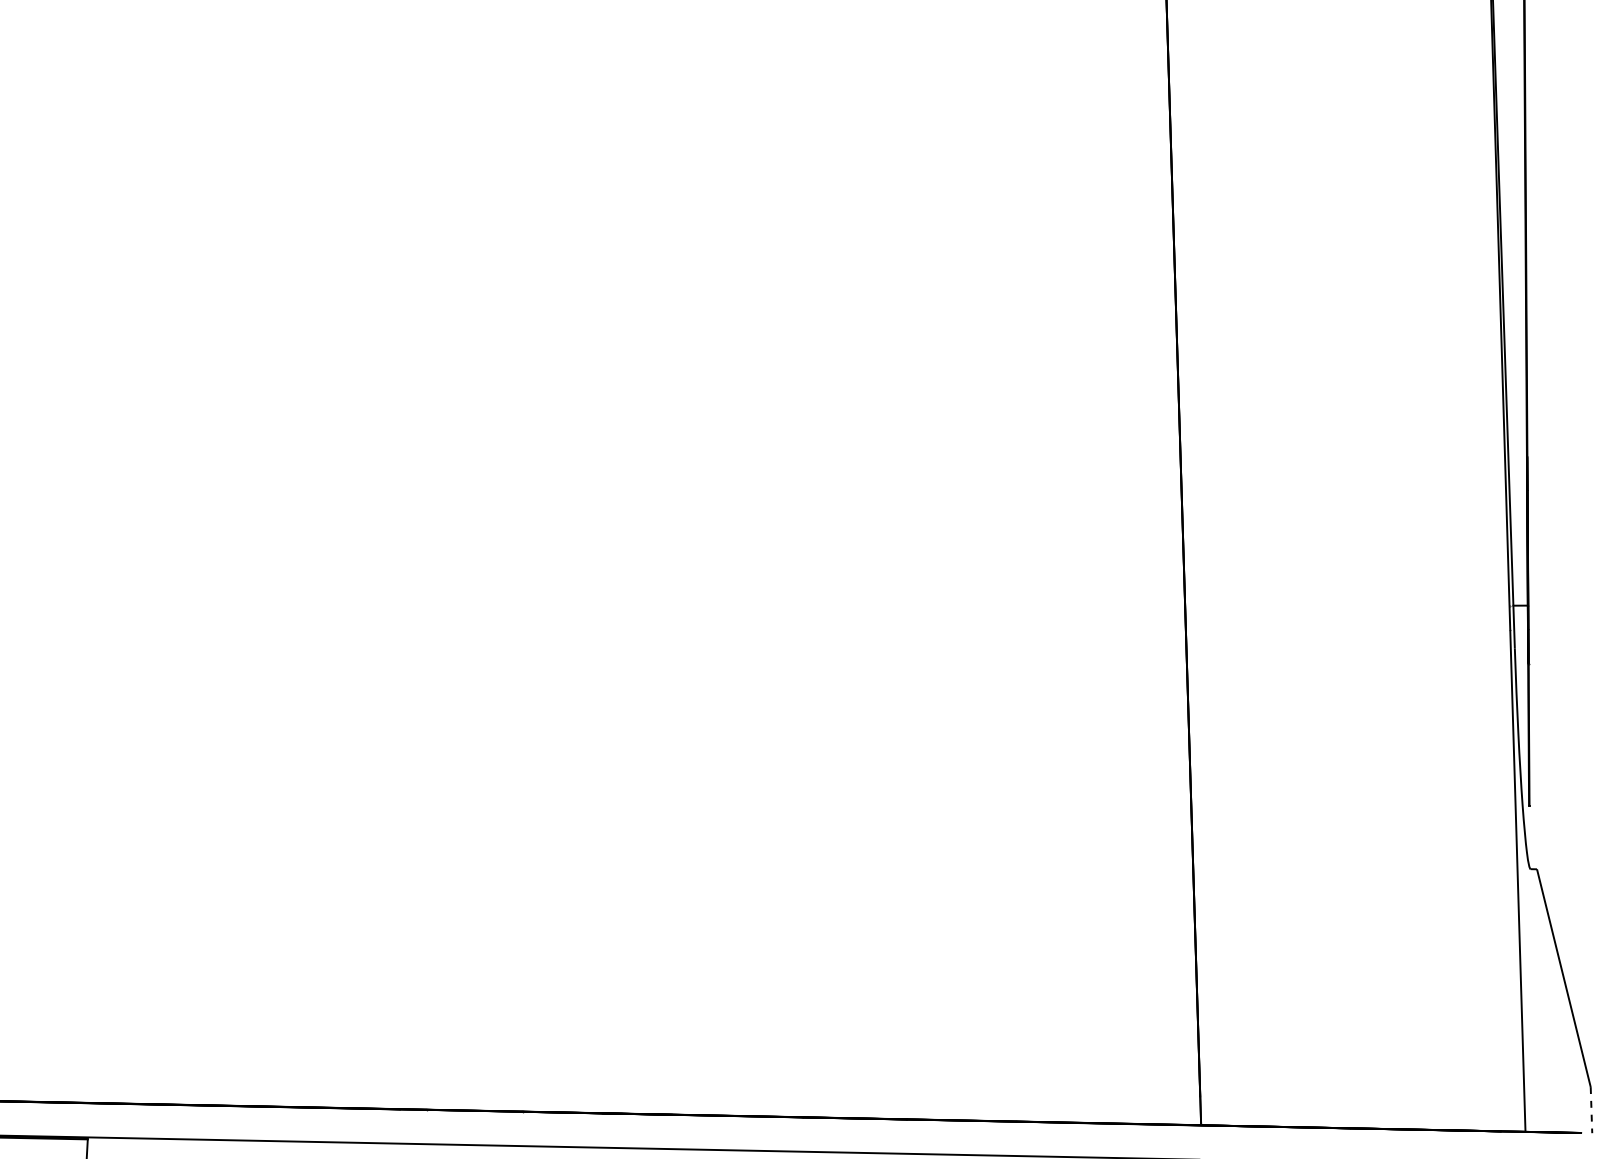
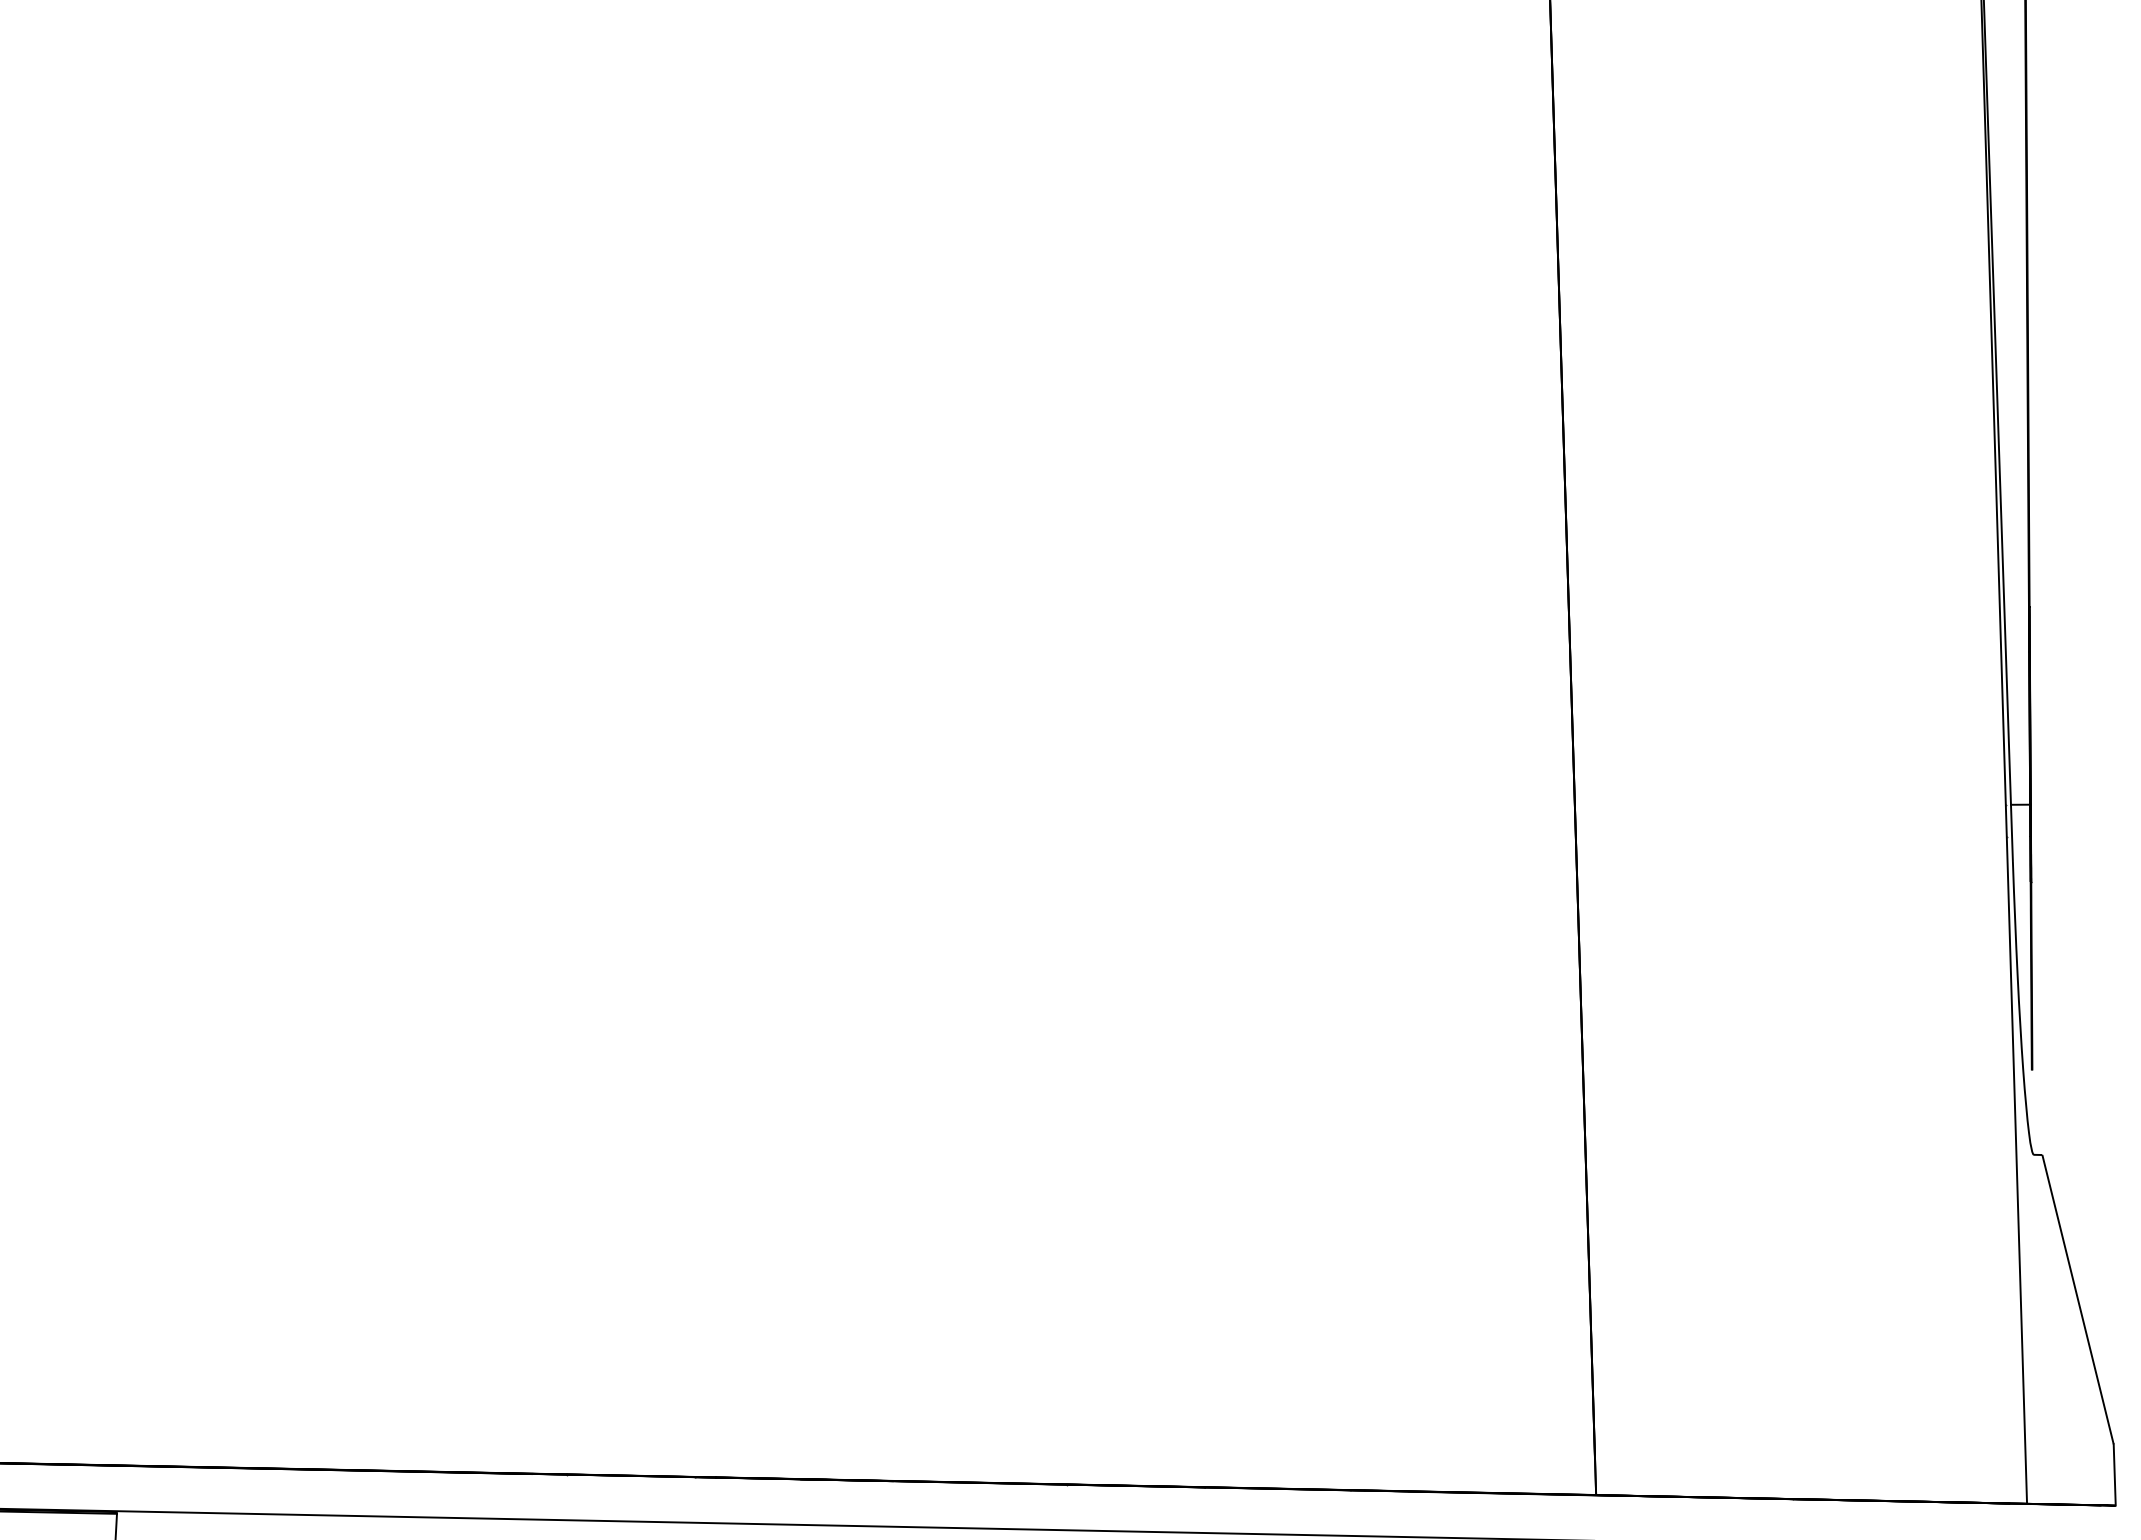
line: (1591, 1109) -> (2114, 1474), dashed -> solid

